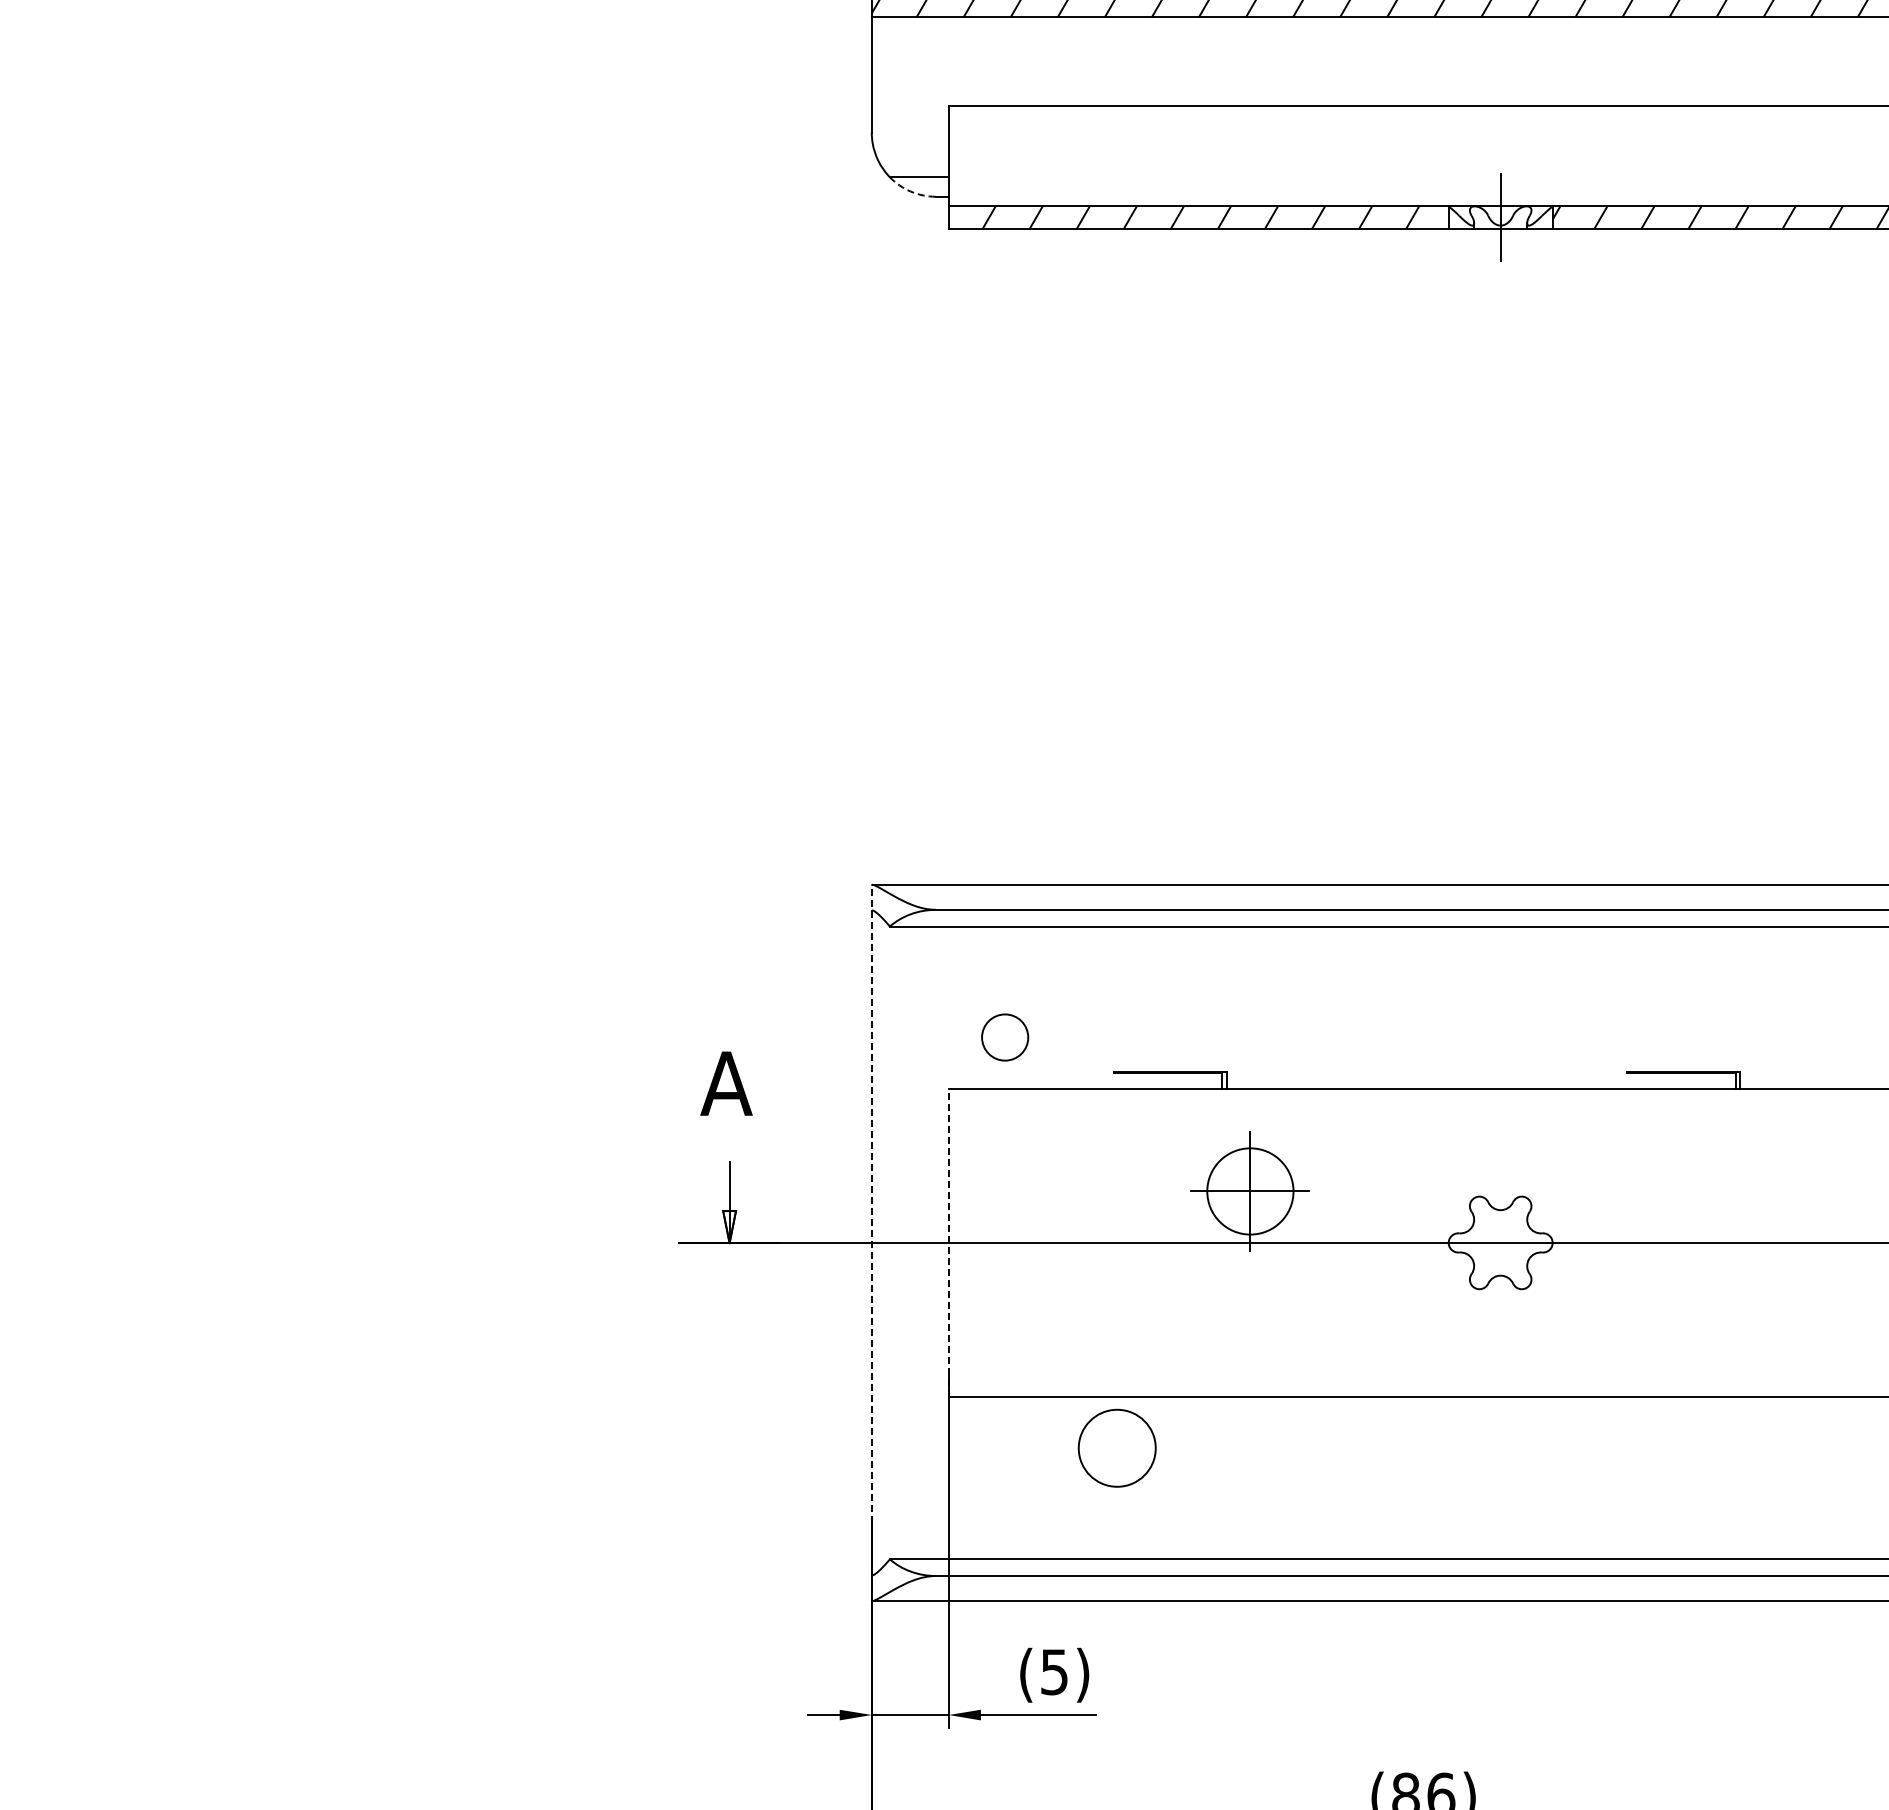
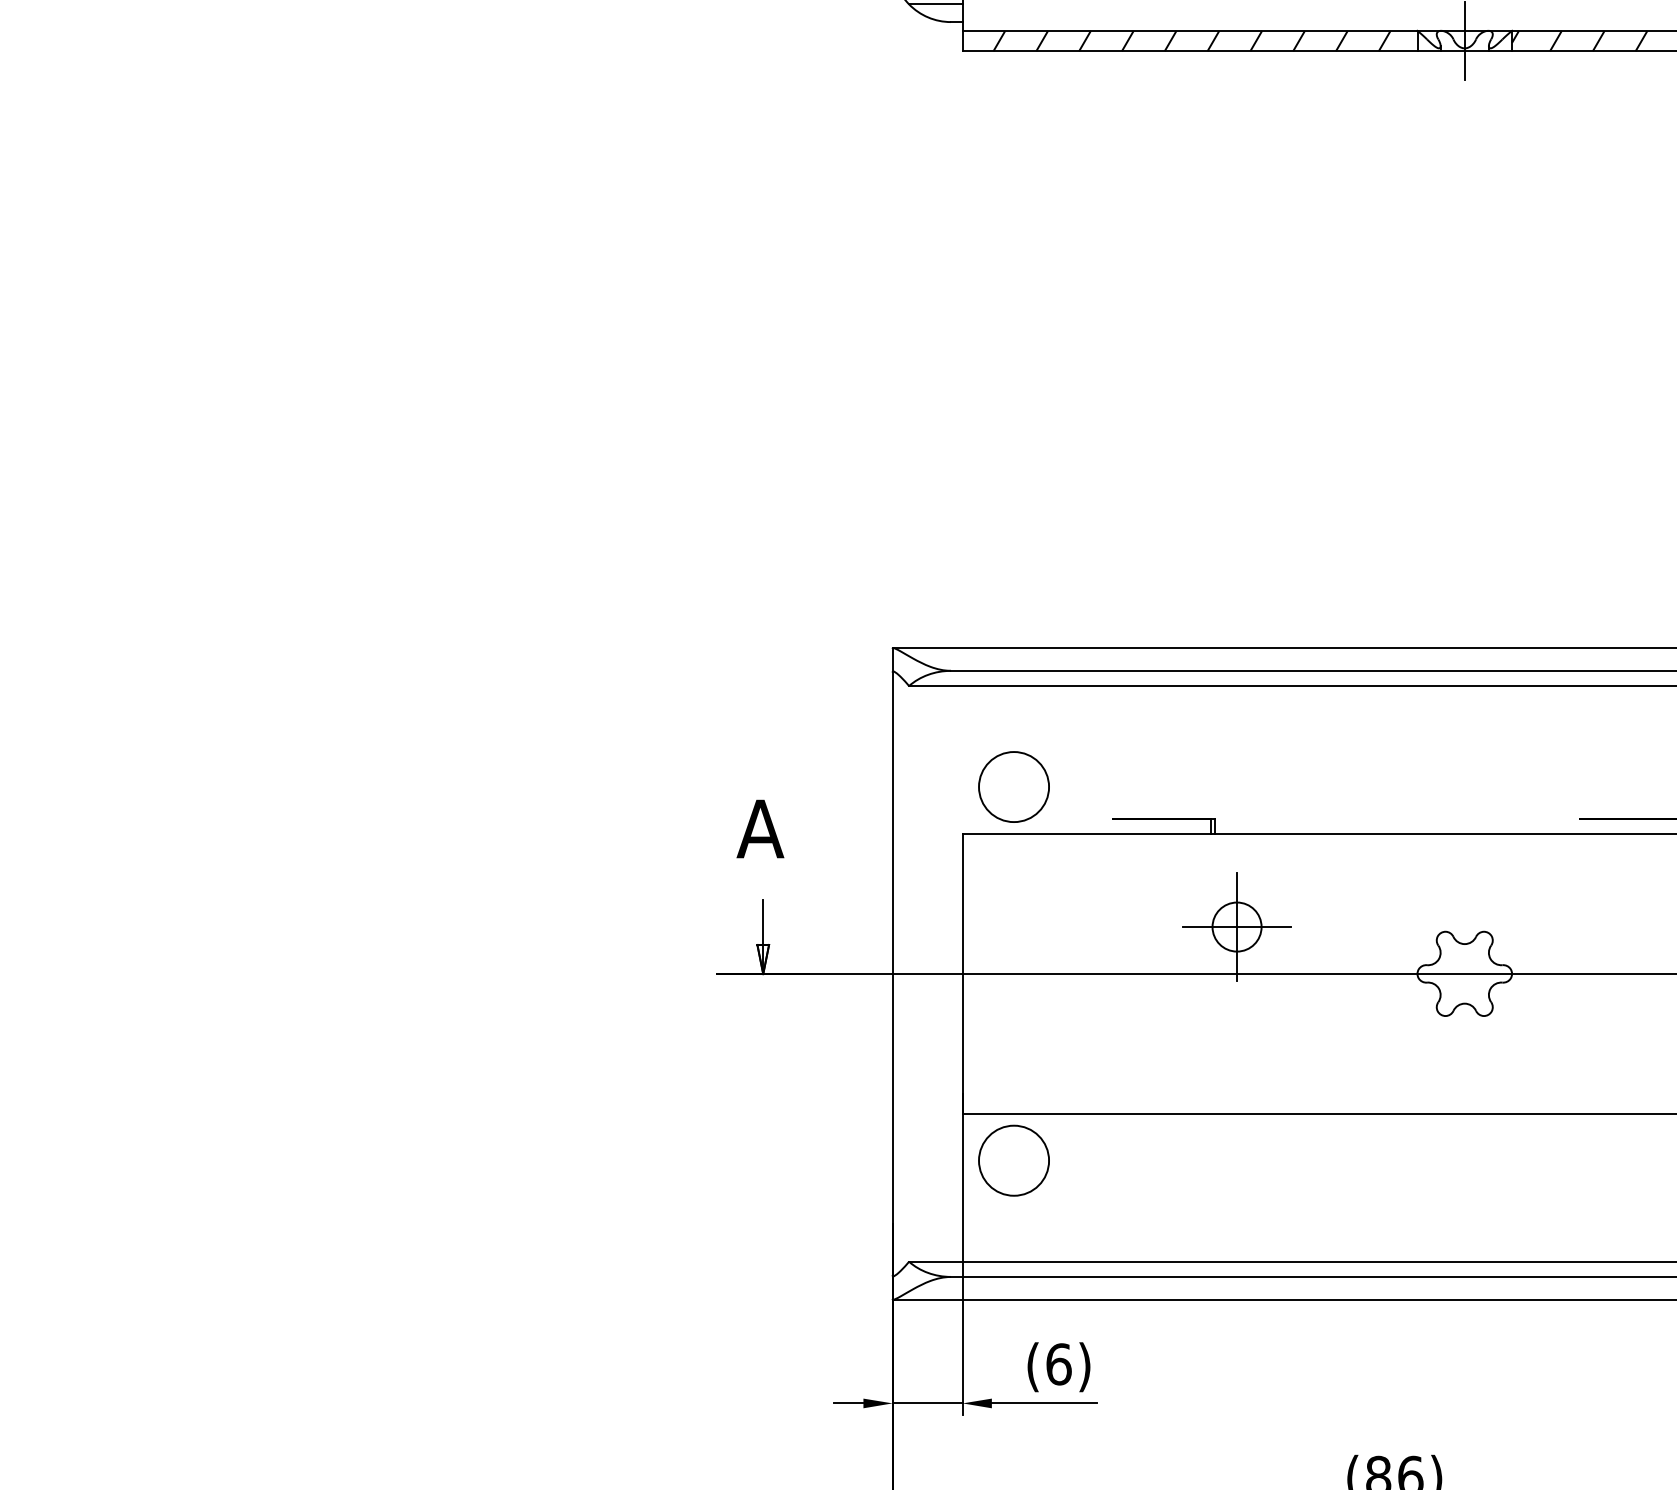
arc: (910, 191) -> (927, 17), dashed -> solid
circle: (1004, 1037) -> (1013, 786), size x1.67
circle: (1250, 1191) -> (1237, 927), size x0.62
line: (871, 1242) -> (892, 973), dashed -> solid
line: (948, 1242) -> (962, 973), dashed -> solid
circle: (1116, 1447) -> (1013, 1160), moved
text: (1054, 1671) -> (1058, 1363), (5) -> (6)

